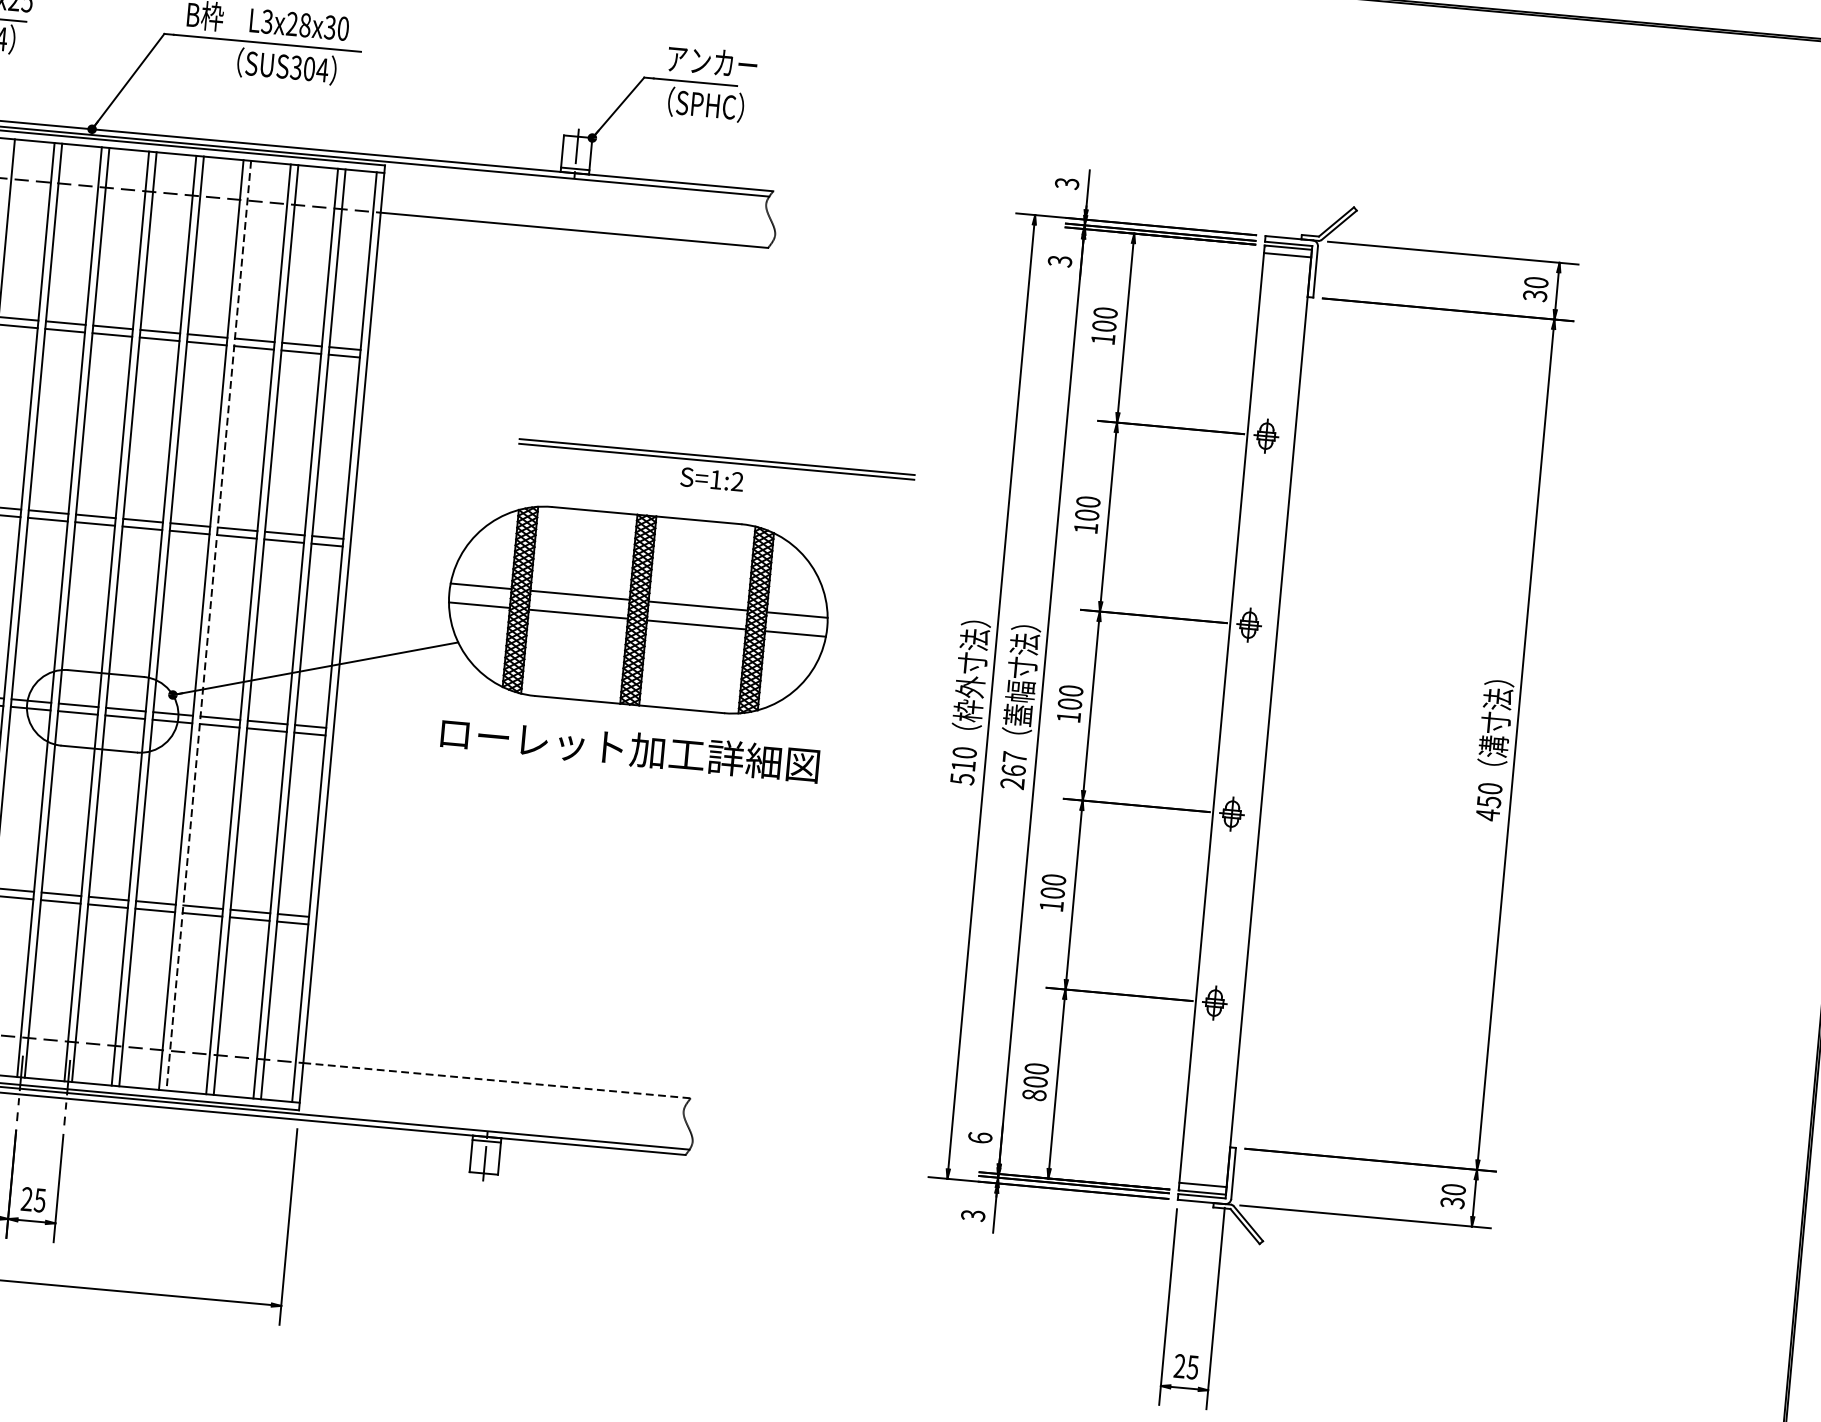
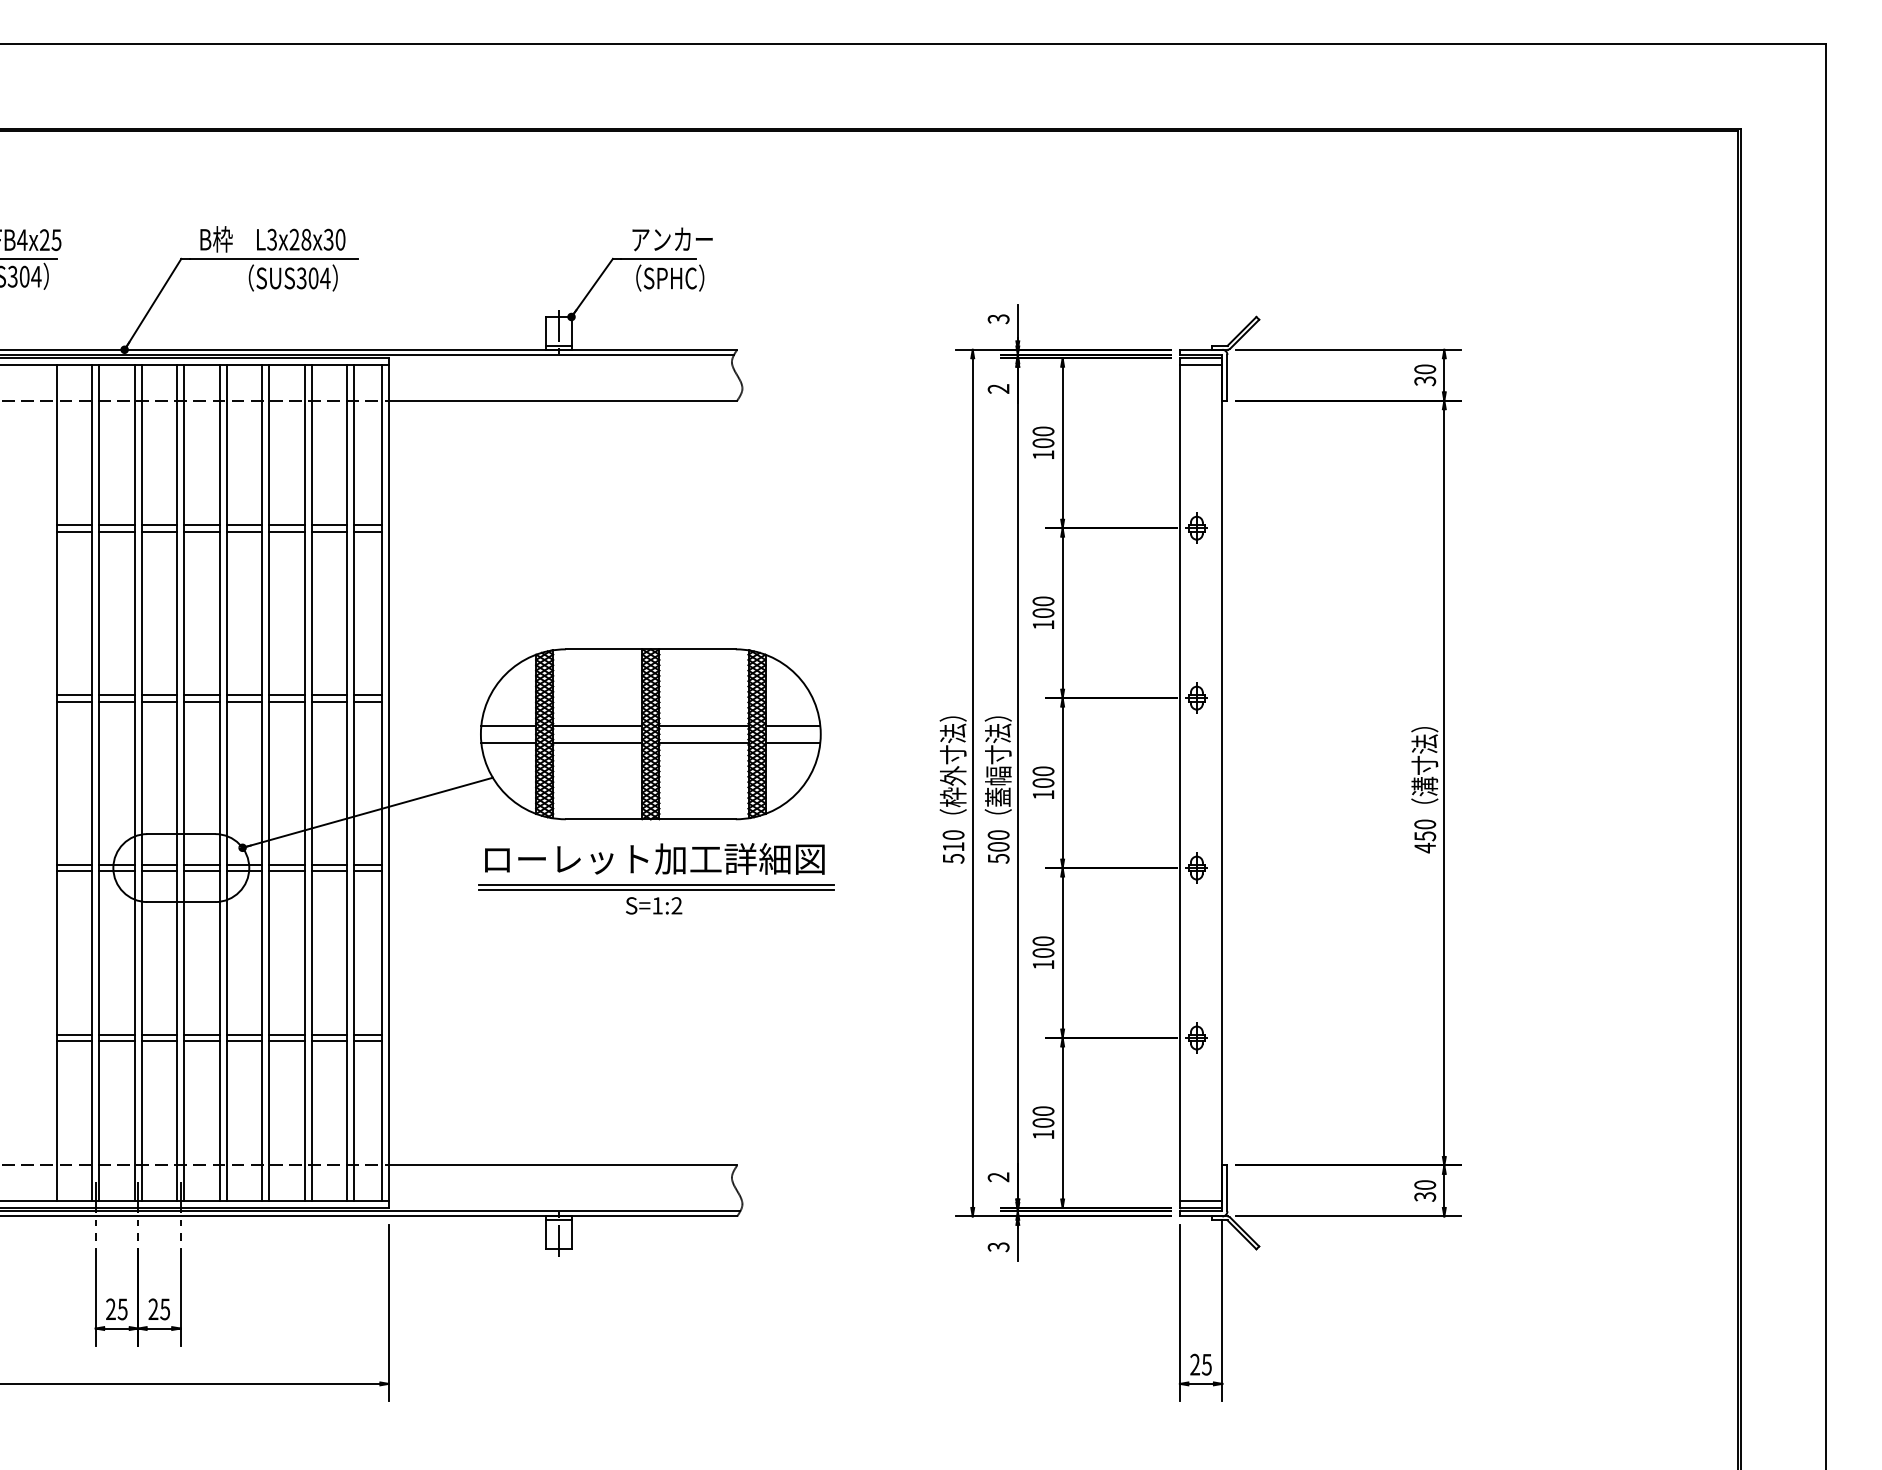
text: (1059, 261) -> (998, 389), 3 -> 2
part: (715, 472) -> (656, 899), moved
line: (209, 626) -> (269, 783), dashed -> solid
text: (1013, 770) -> (998, 846), 267 -> 500
line: (497, 1080) -> (563, 1165), dashed -> solid
text: (1034, 1094) -> (1043, 1134), 800 -> 100
text: (980, 1138) -> (998, 1177), 6 -> 2

